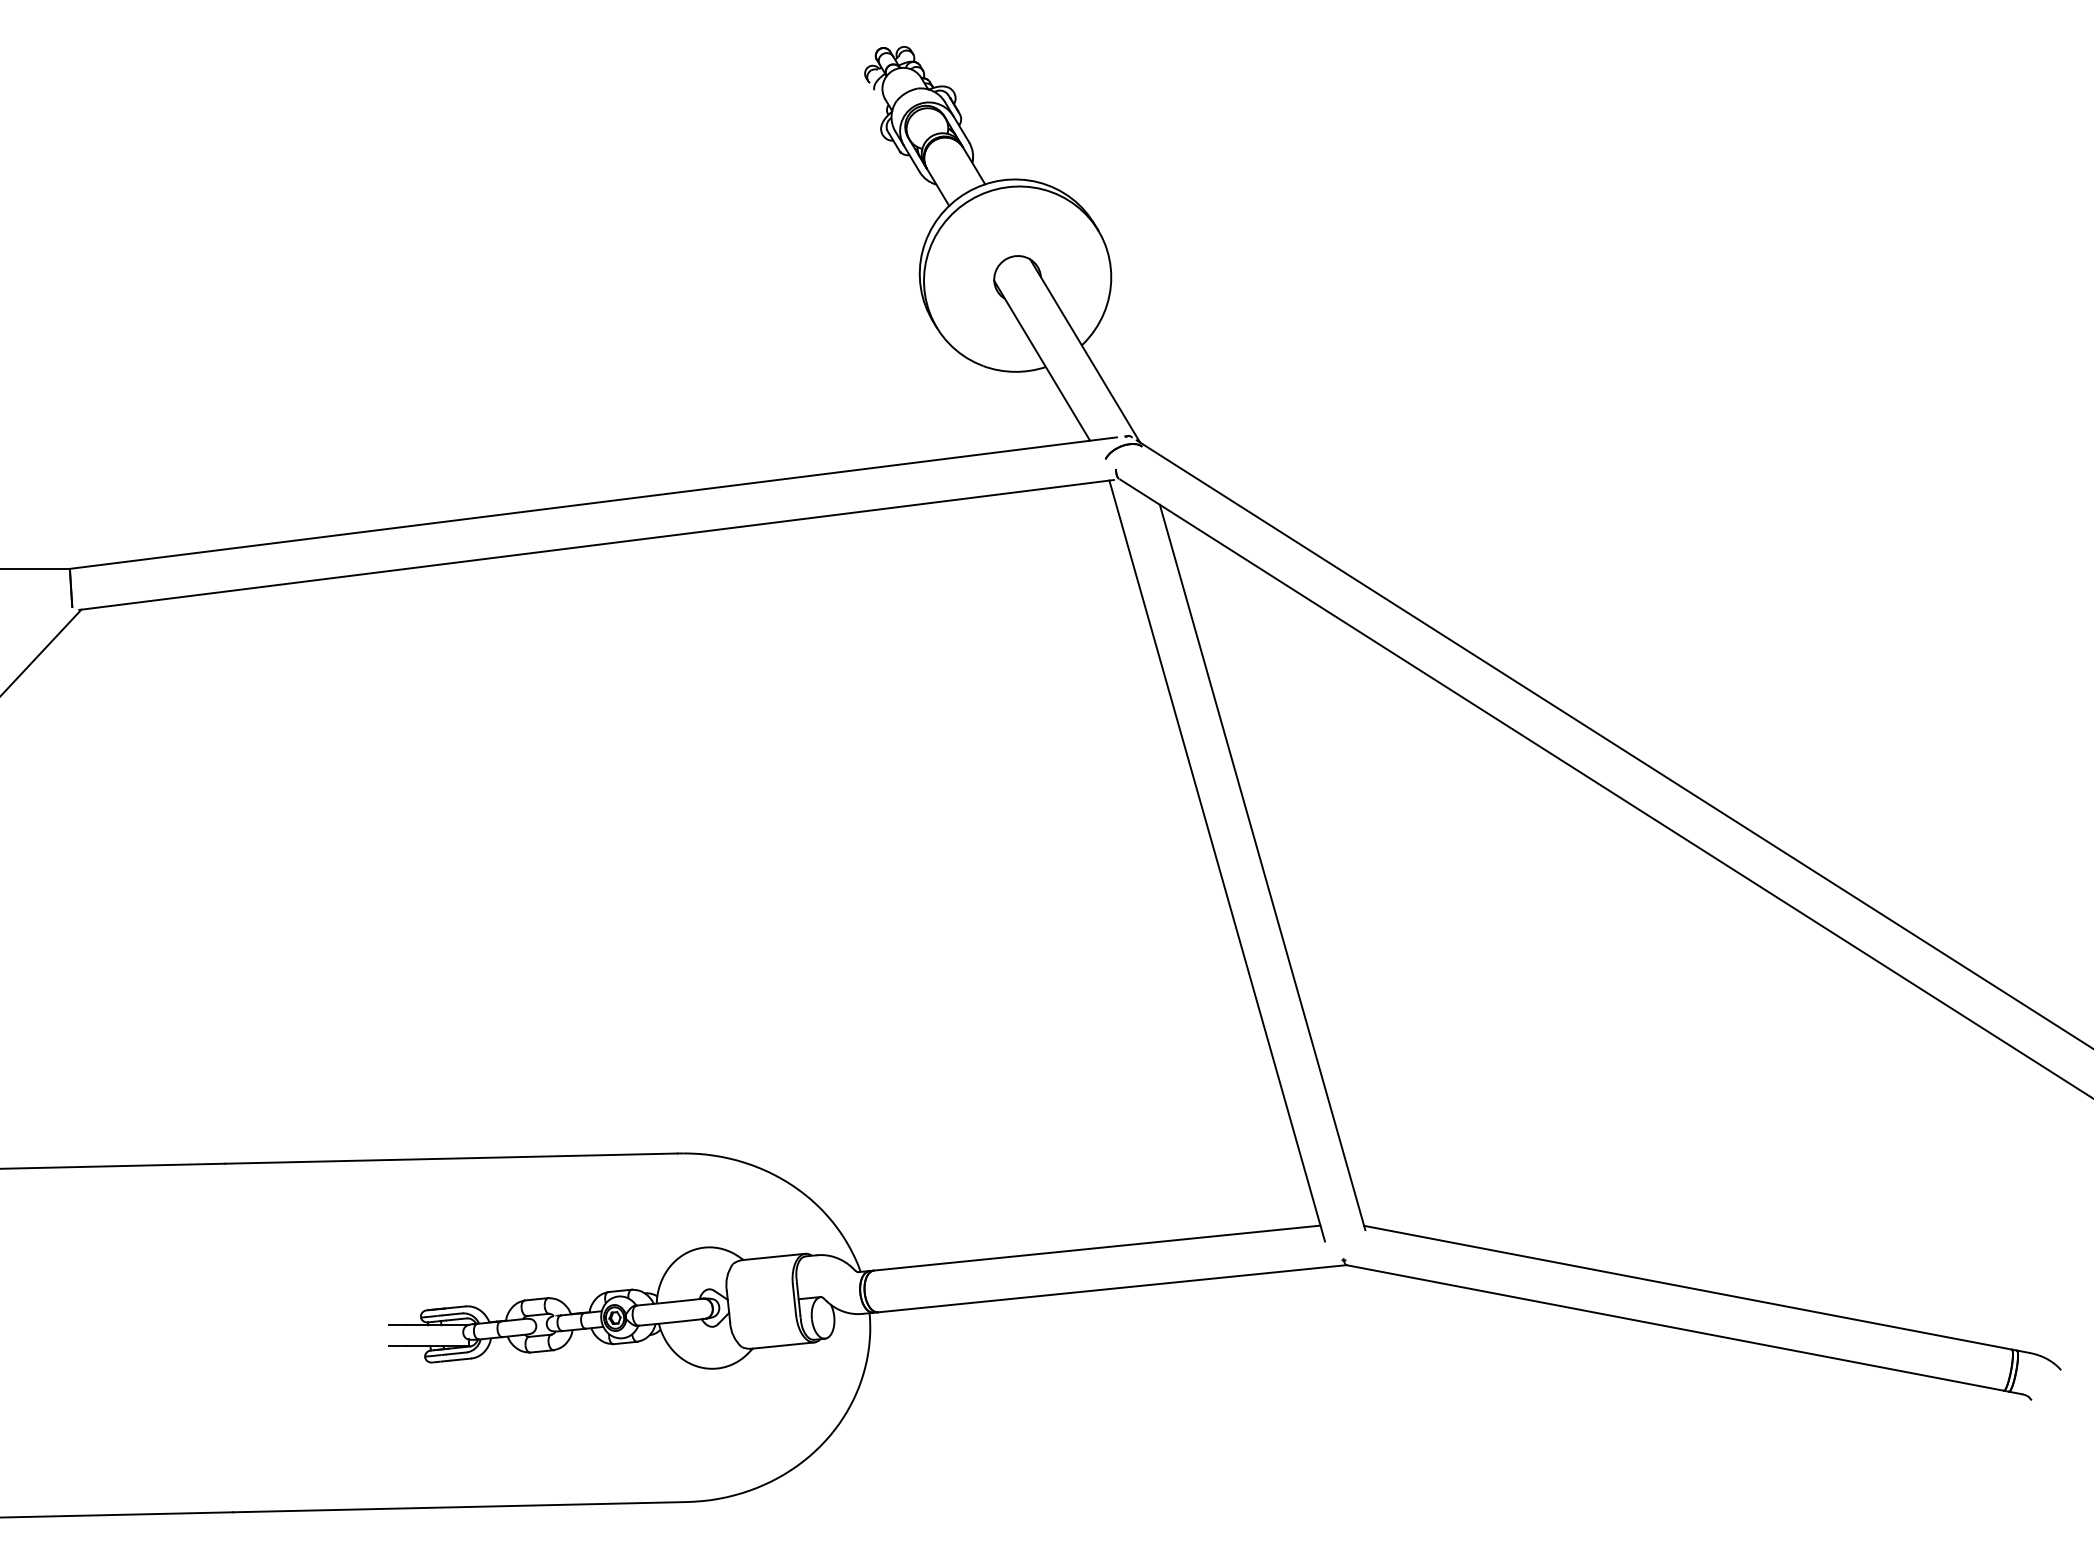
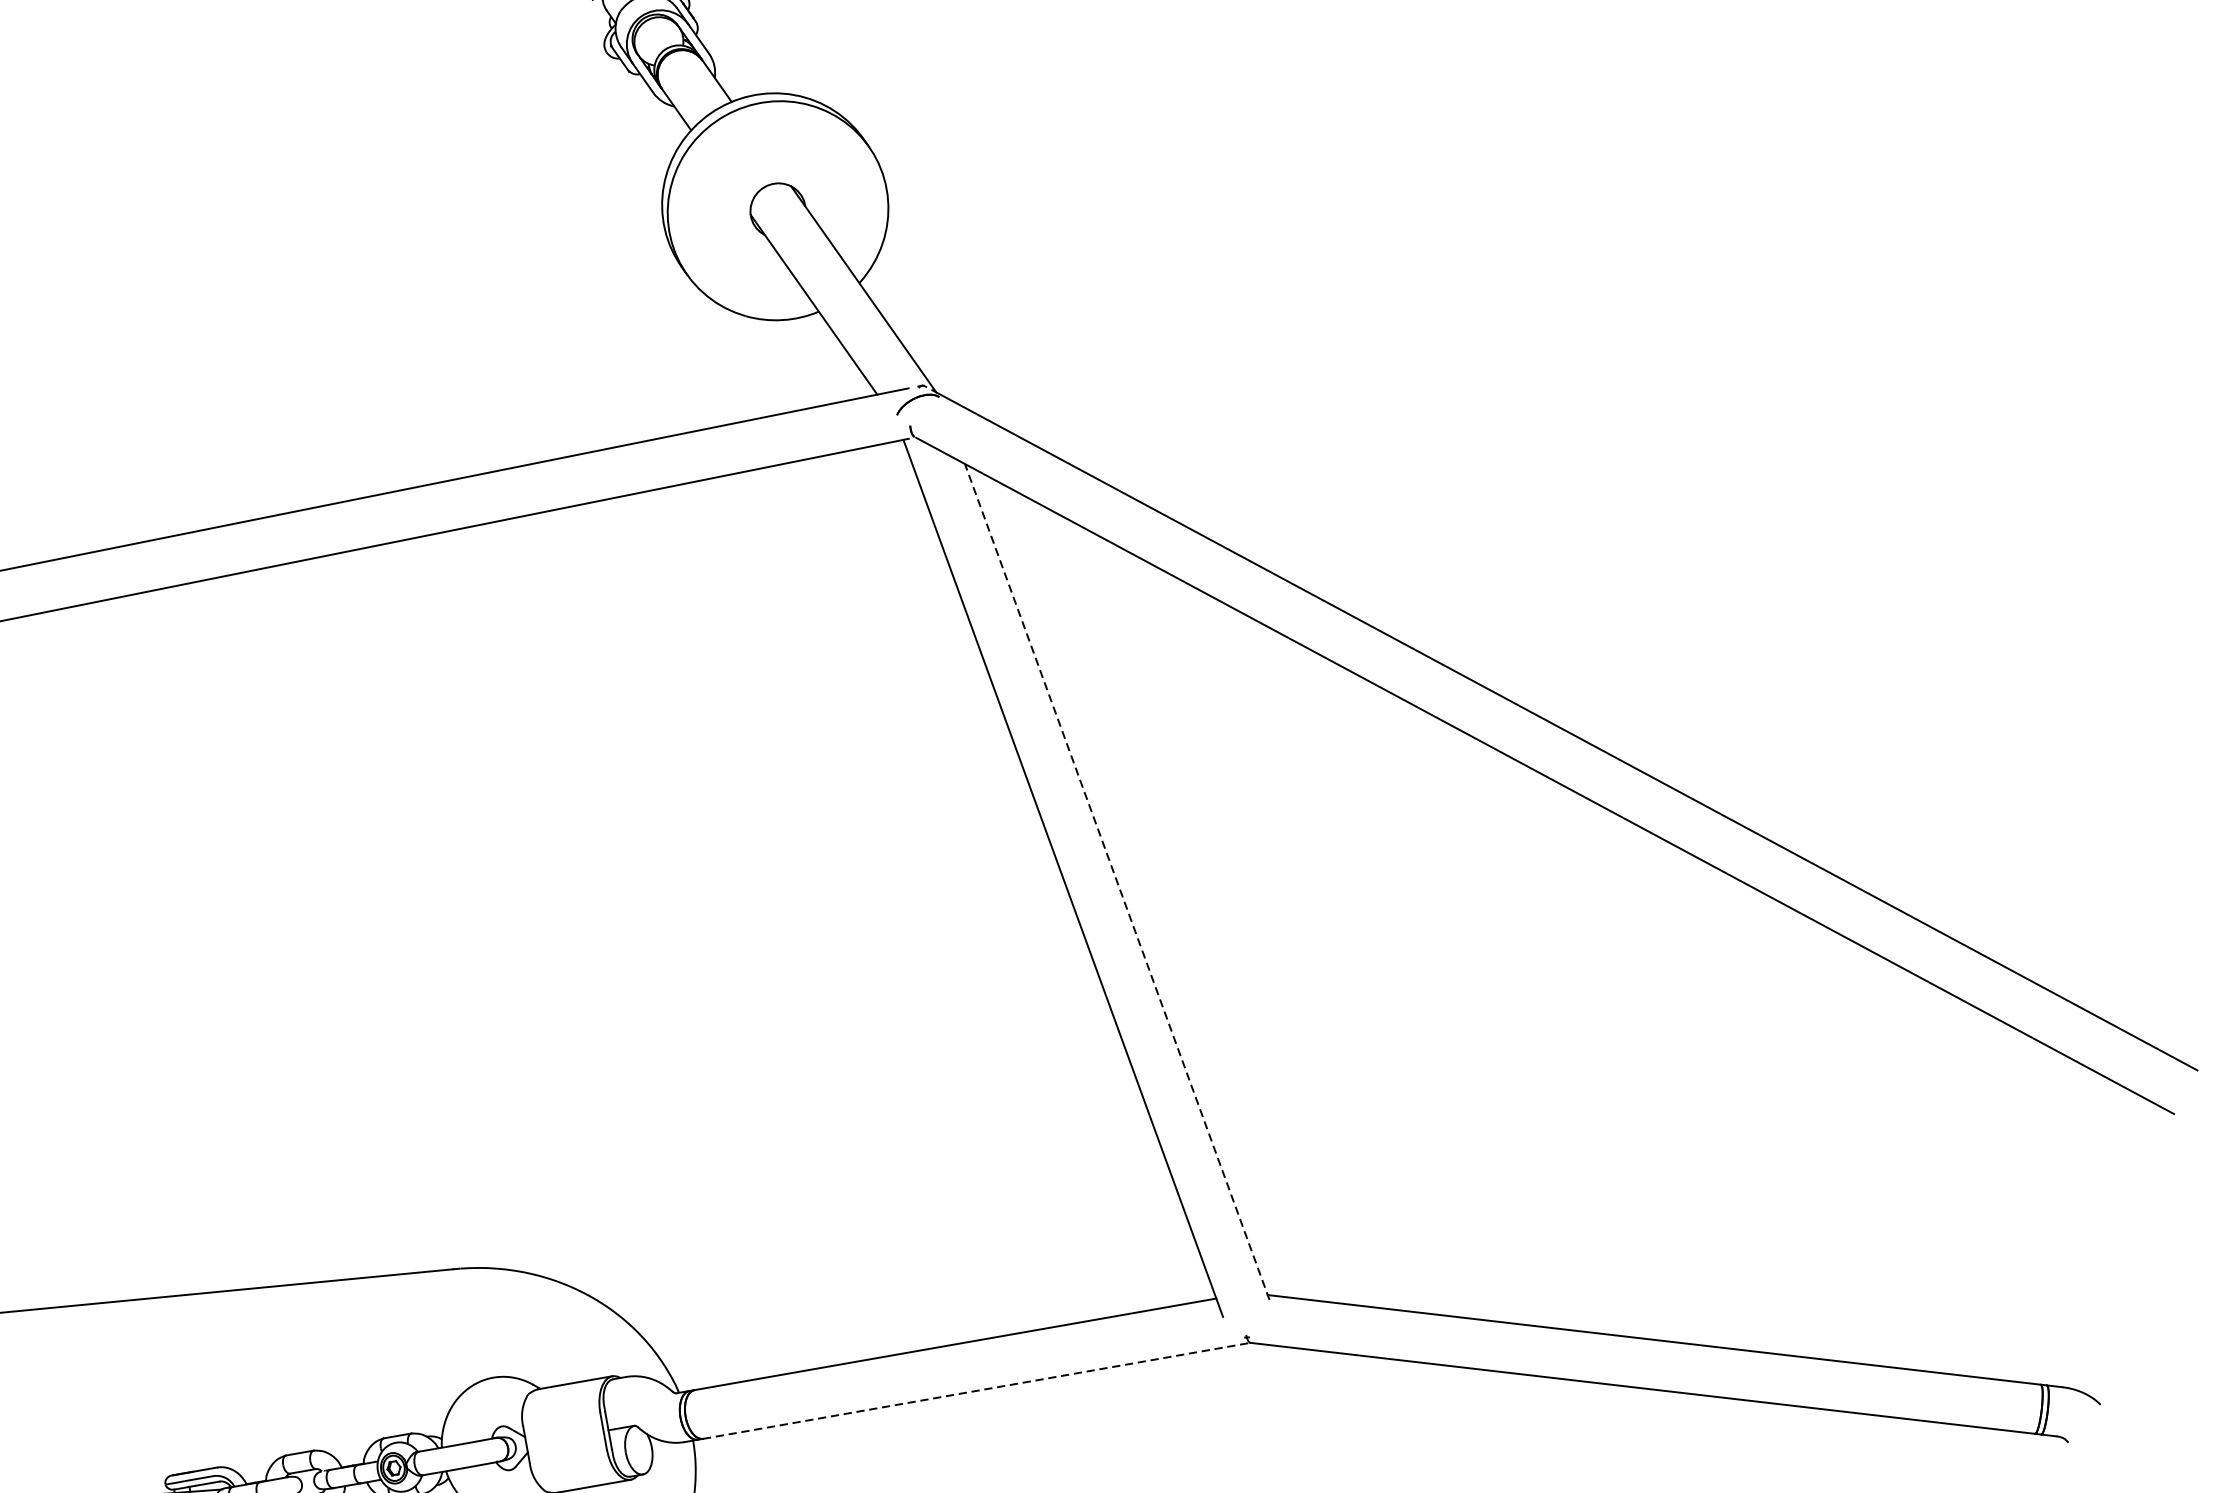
line: (1262, 867) -> (1117, 882), solid -> dashed
line: (1112, 1288) -> (976, 1390), solid -> dashed

